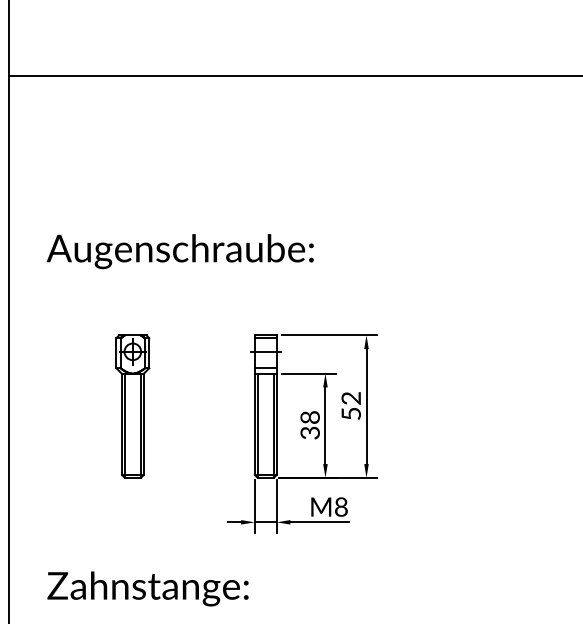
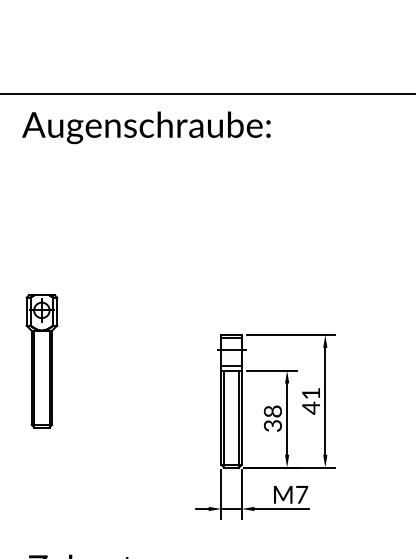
text: (179, 251) -> (145, 127), moved
part: (132, 406) -> (41, 361), moved
text: (350, 406) -> (310, 401), 52 -> 41
text: (341, 506) -> (302, 494), M8 -> M7

